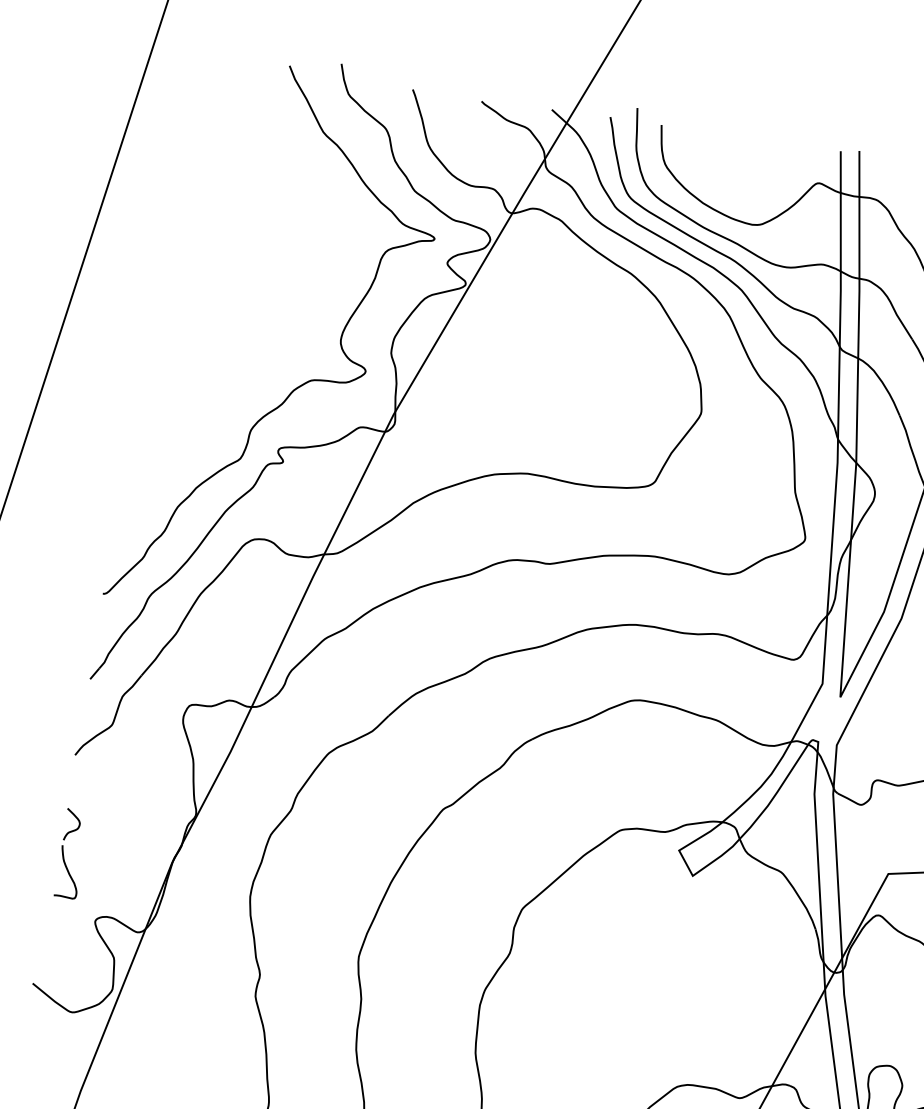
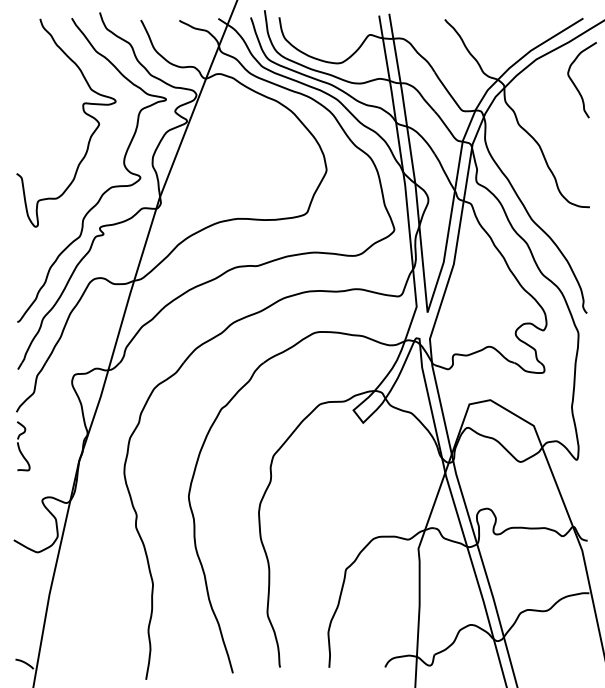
curve: (282, 238) -> (83, 112), added
part: (71, 854) -> (23, 446), moved

